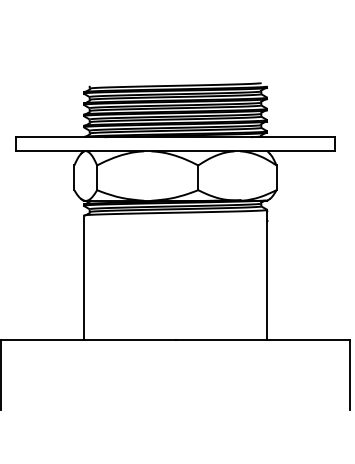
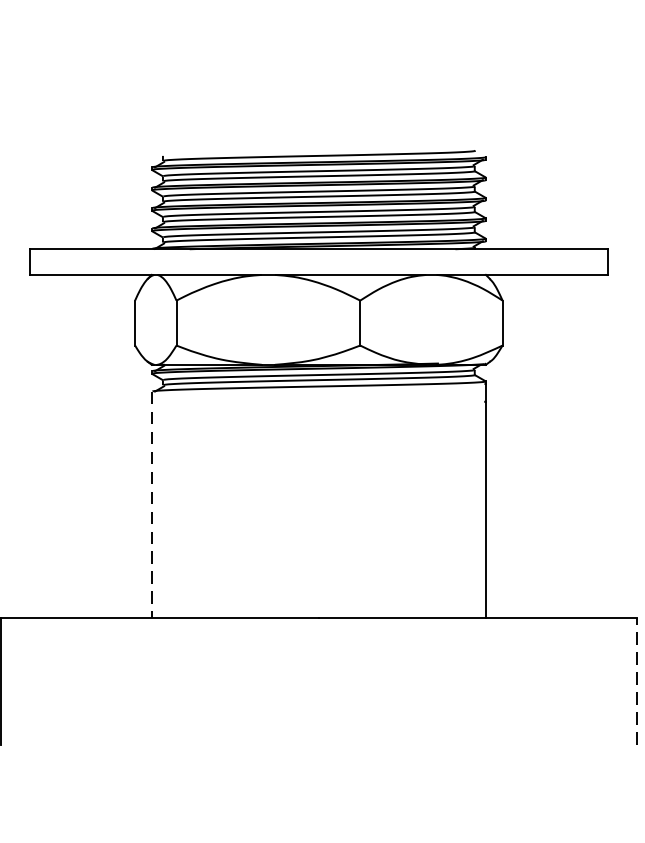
line: (83, 278) -> (151, 505), solid -> dashed
line: (350, 375) -> (636, 682), solid -> dashed

